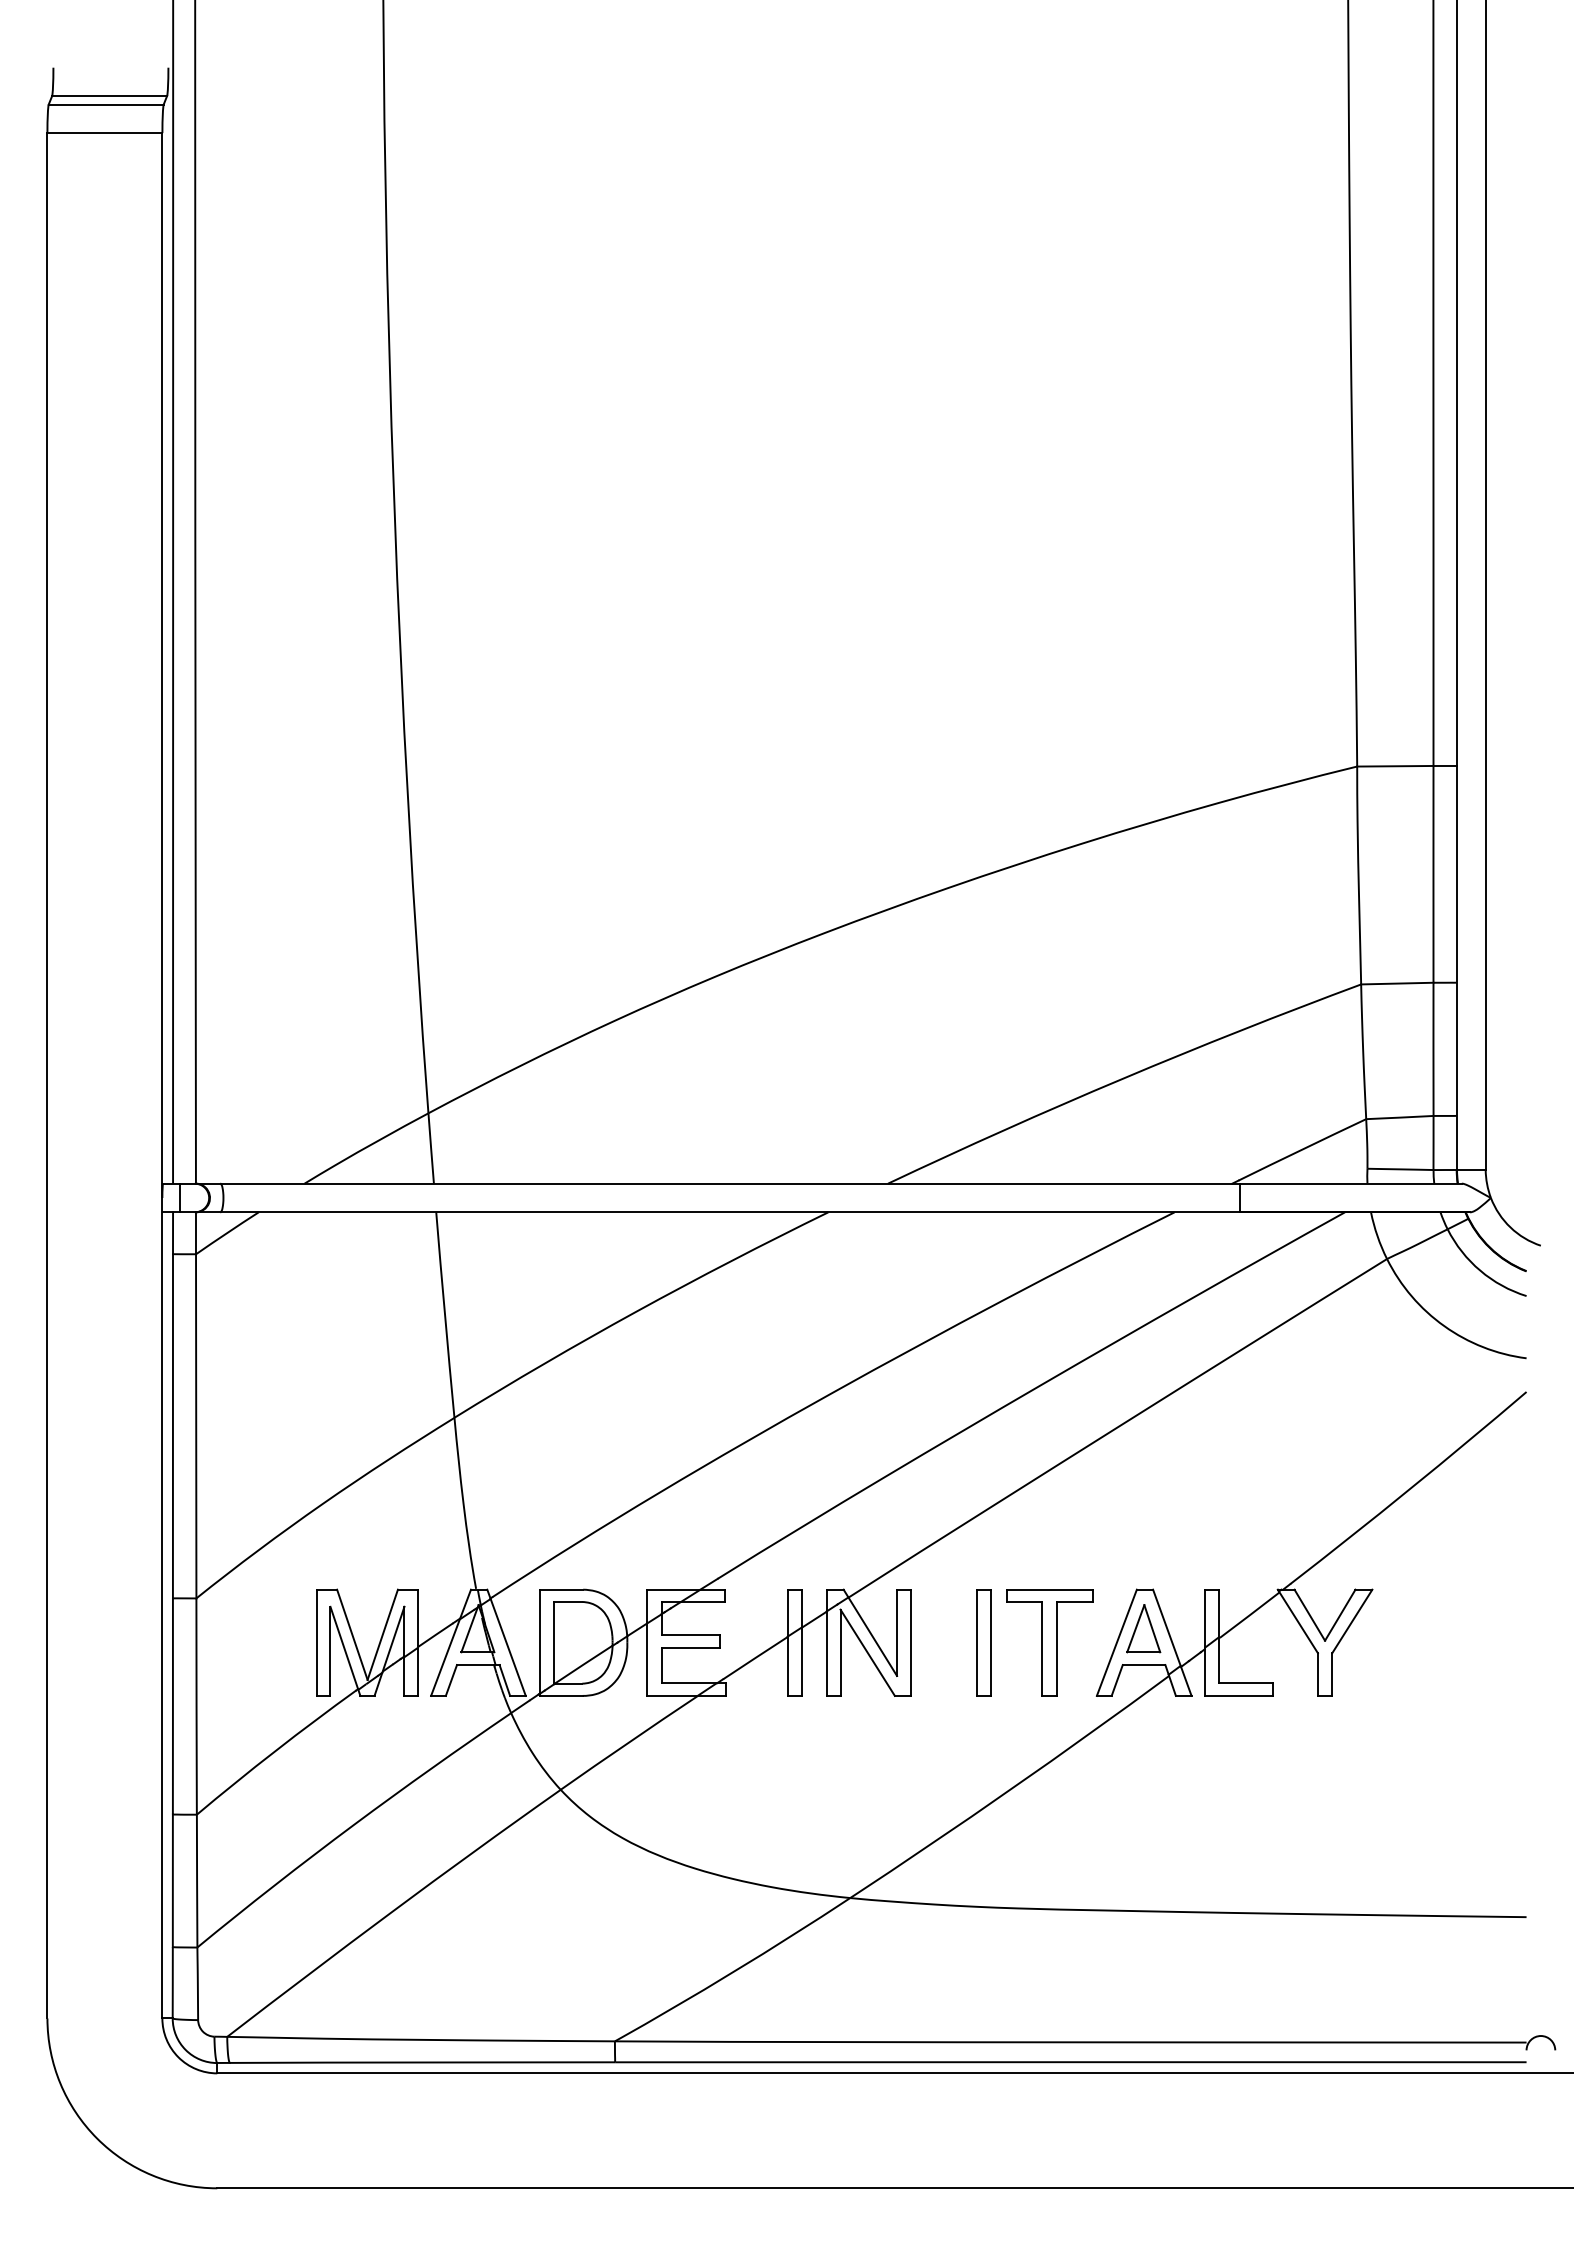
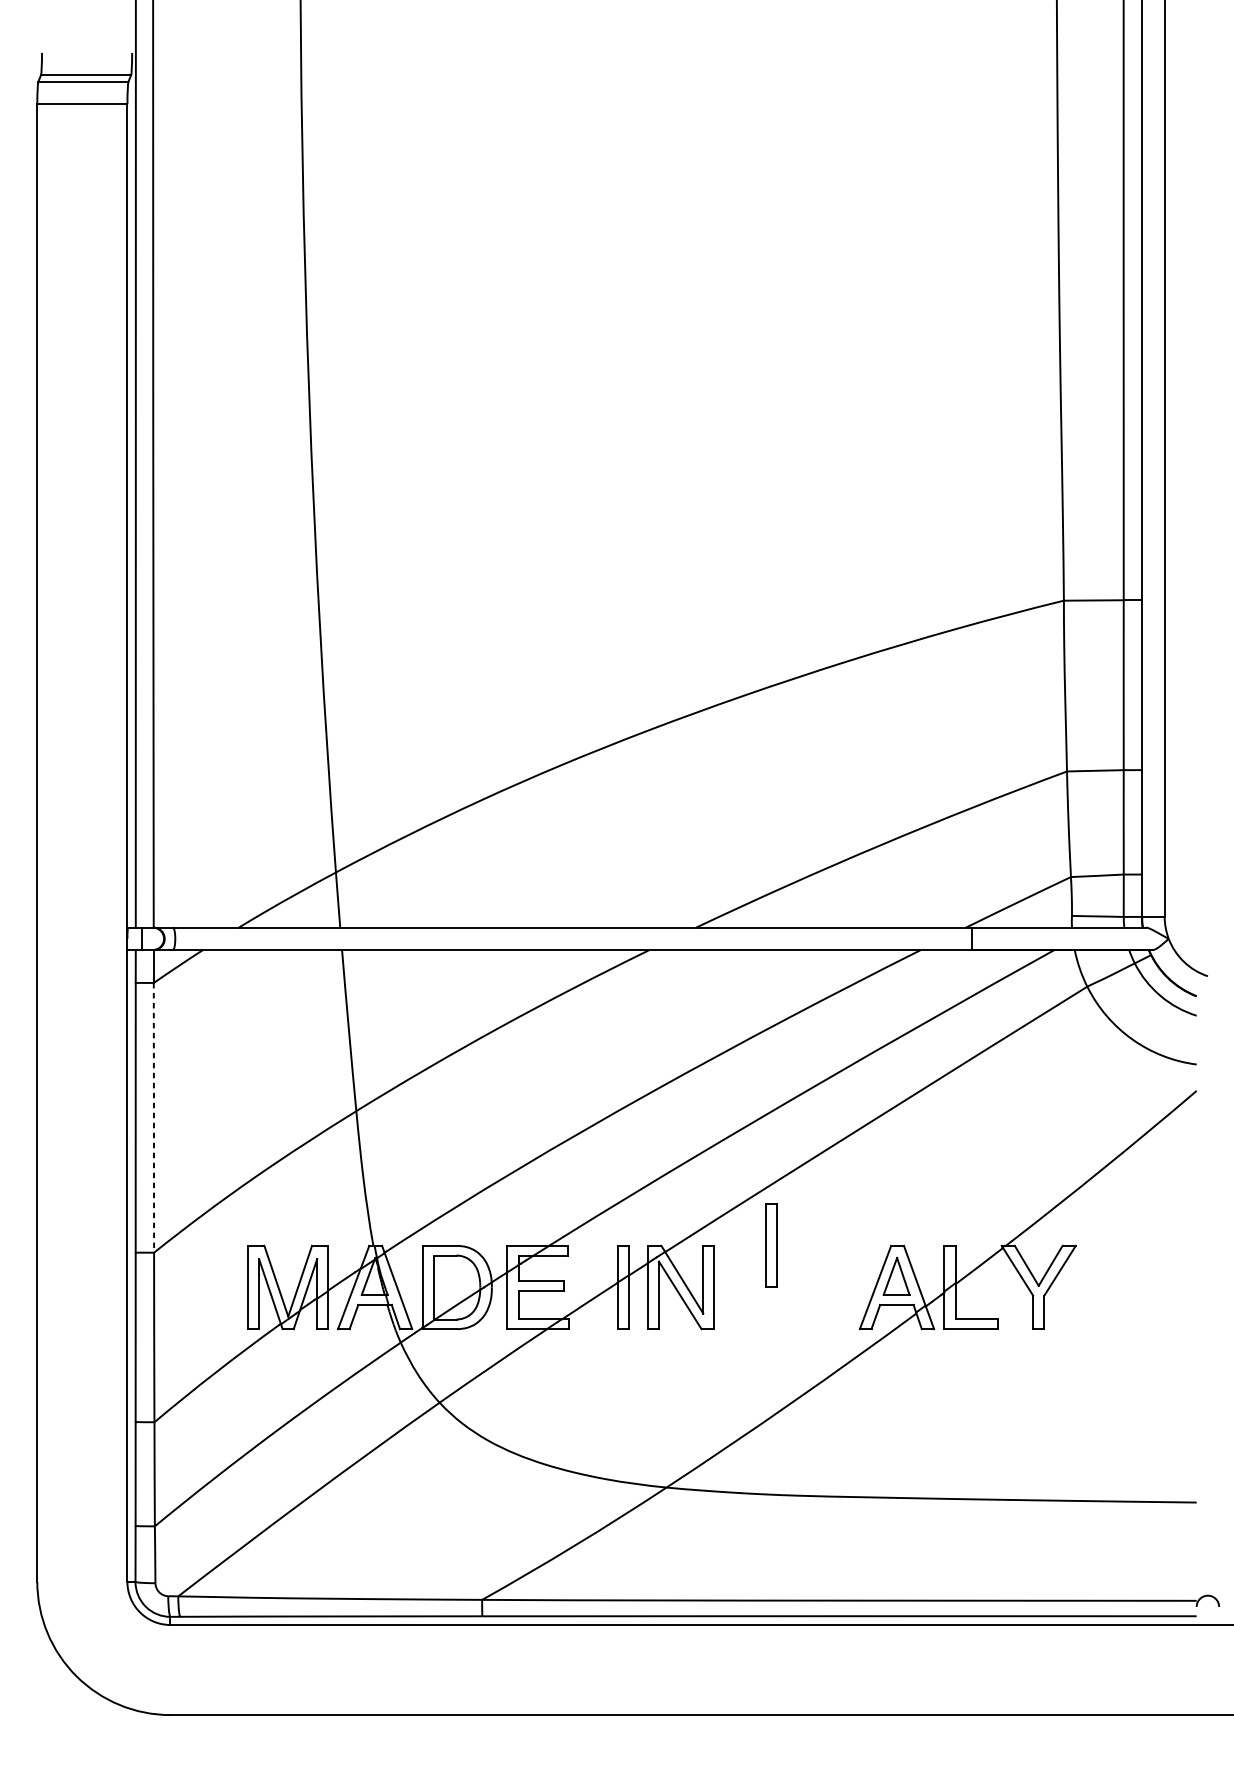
line: (196, 1426) -> (154, 1117), solid -> dashed
part: (983, 1642) -> (771, 1244), moved
part: (1049, 1642) -> (822, 1287), removed

